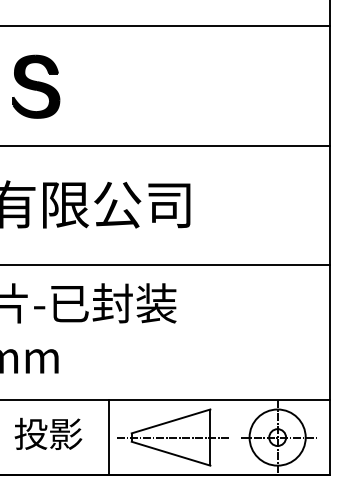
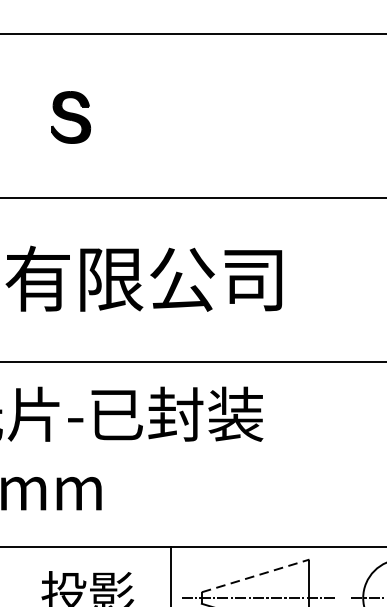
part: (36, 86) -> (71, 117), size x0.6
line: (171, 421) -> (256, 576), solid -> dashed

